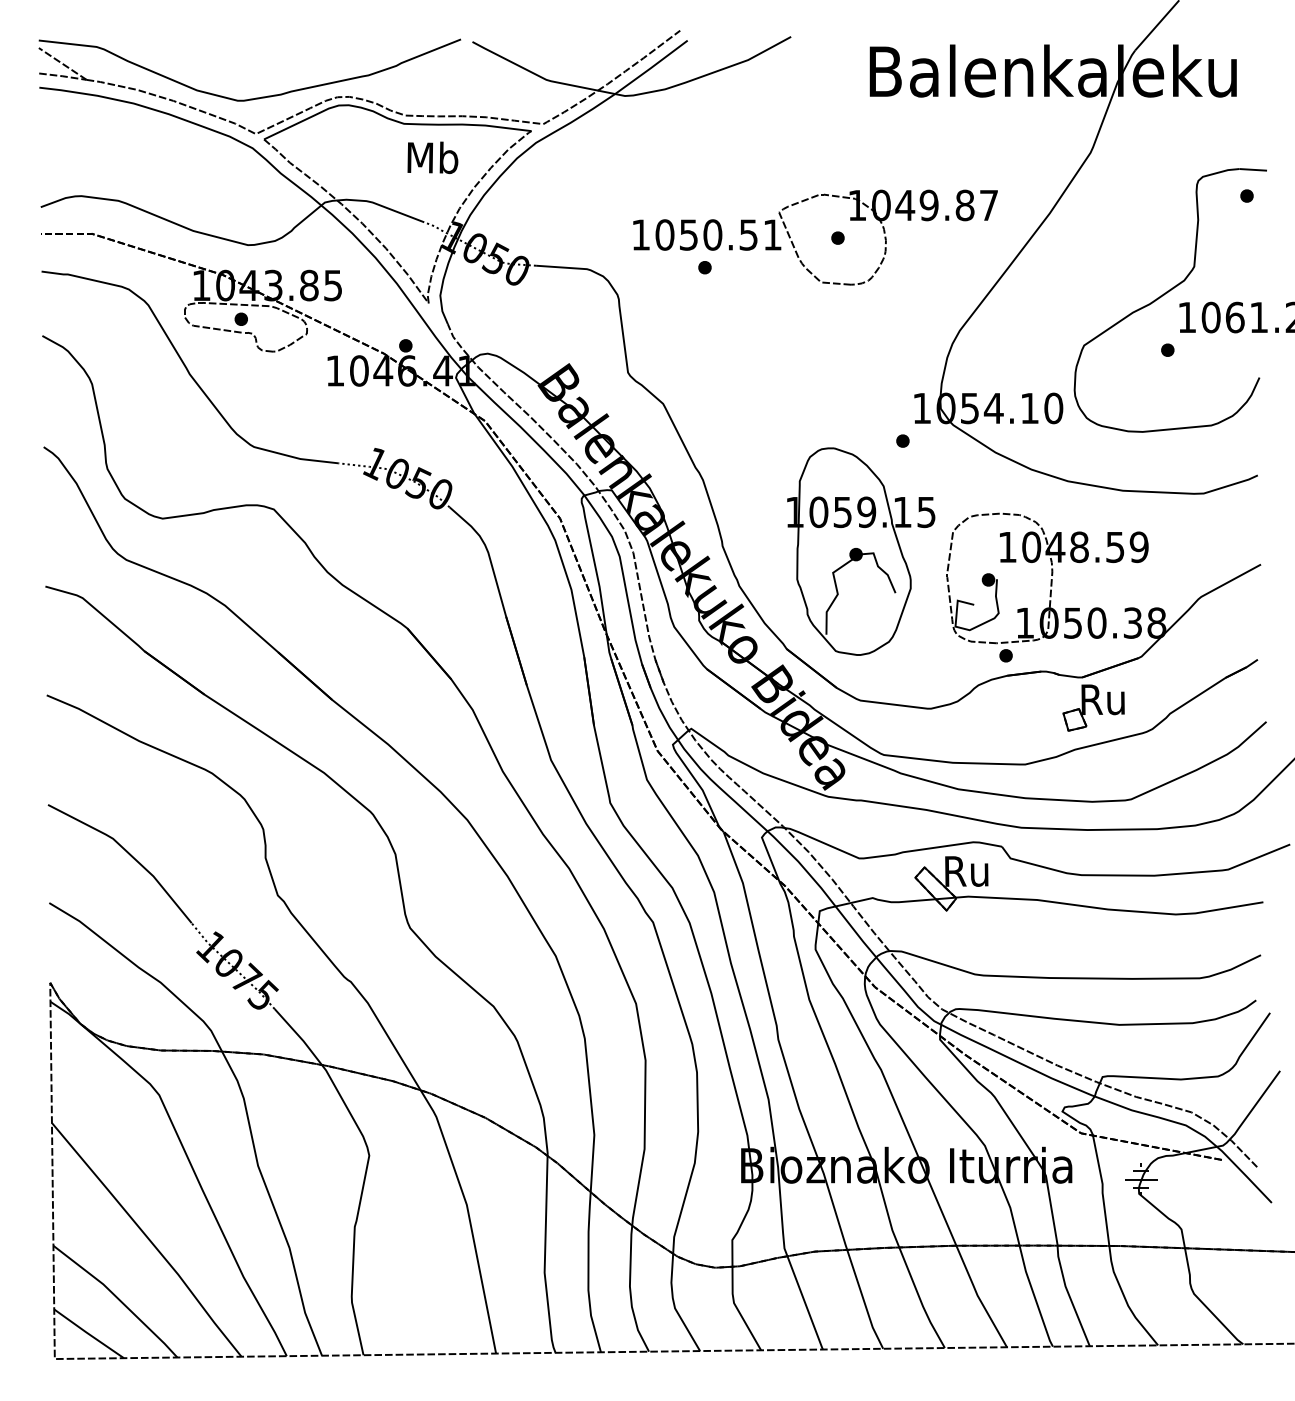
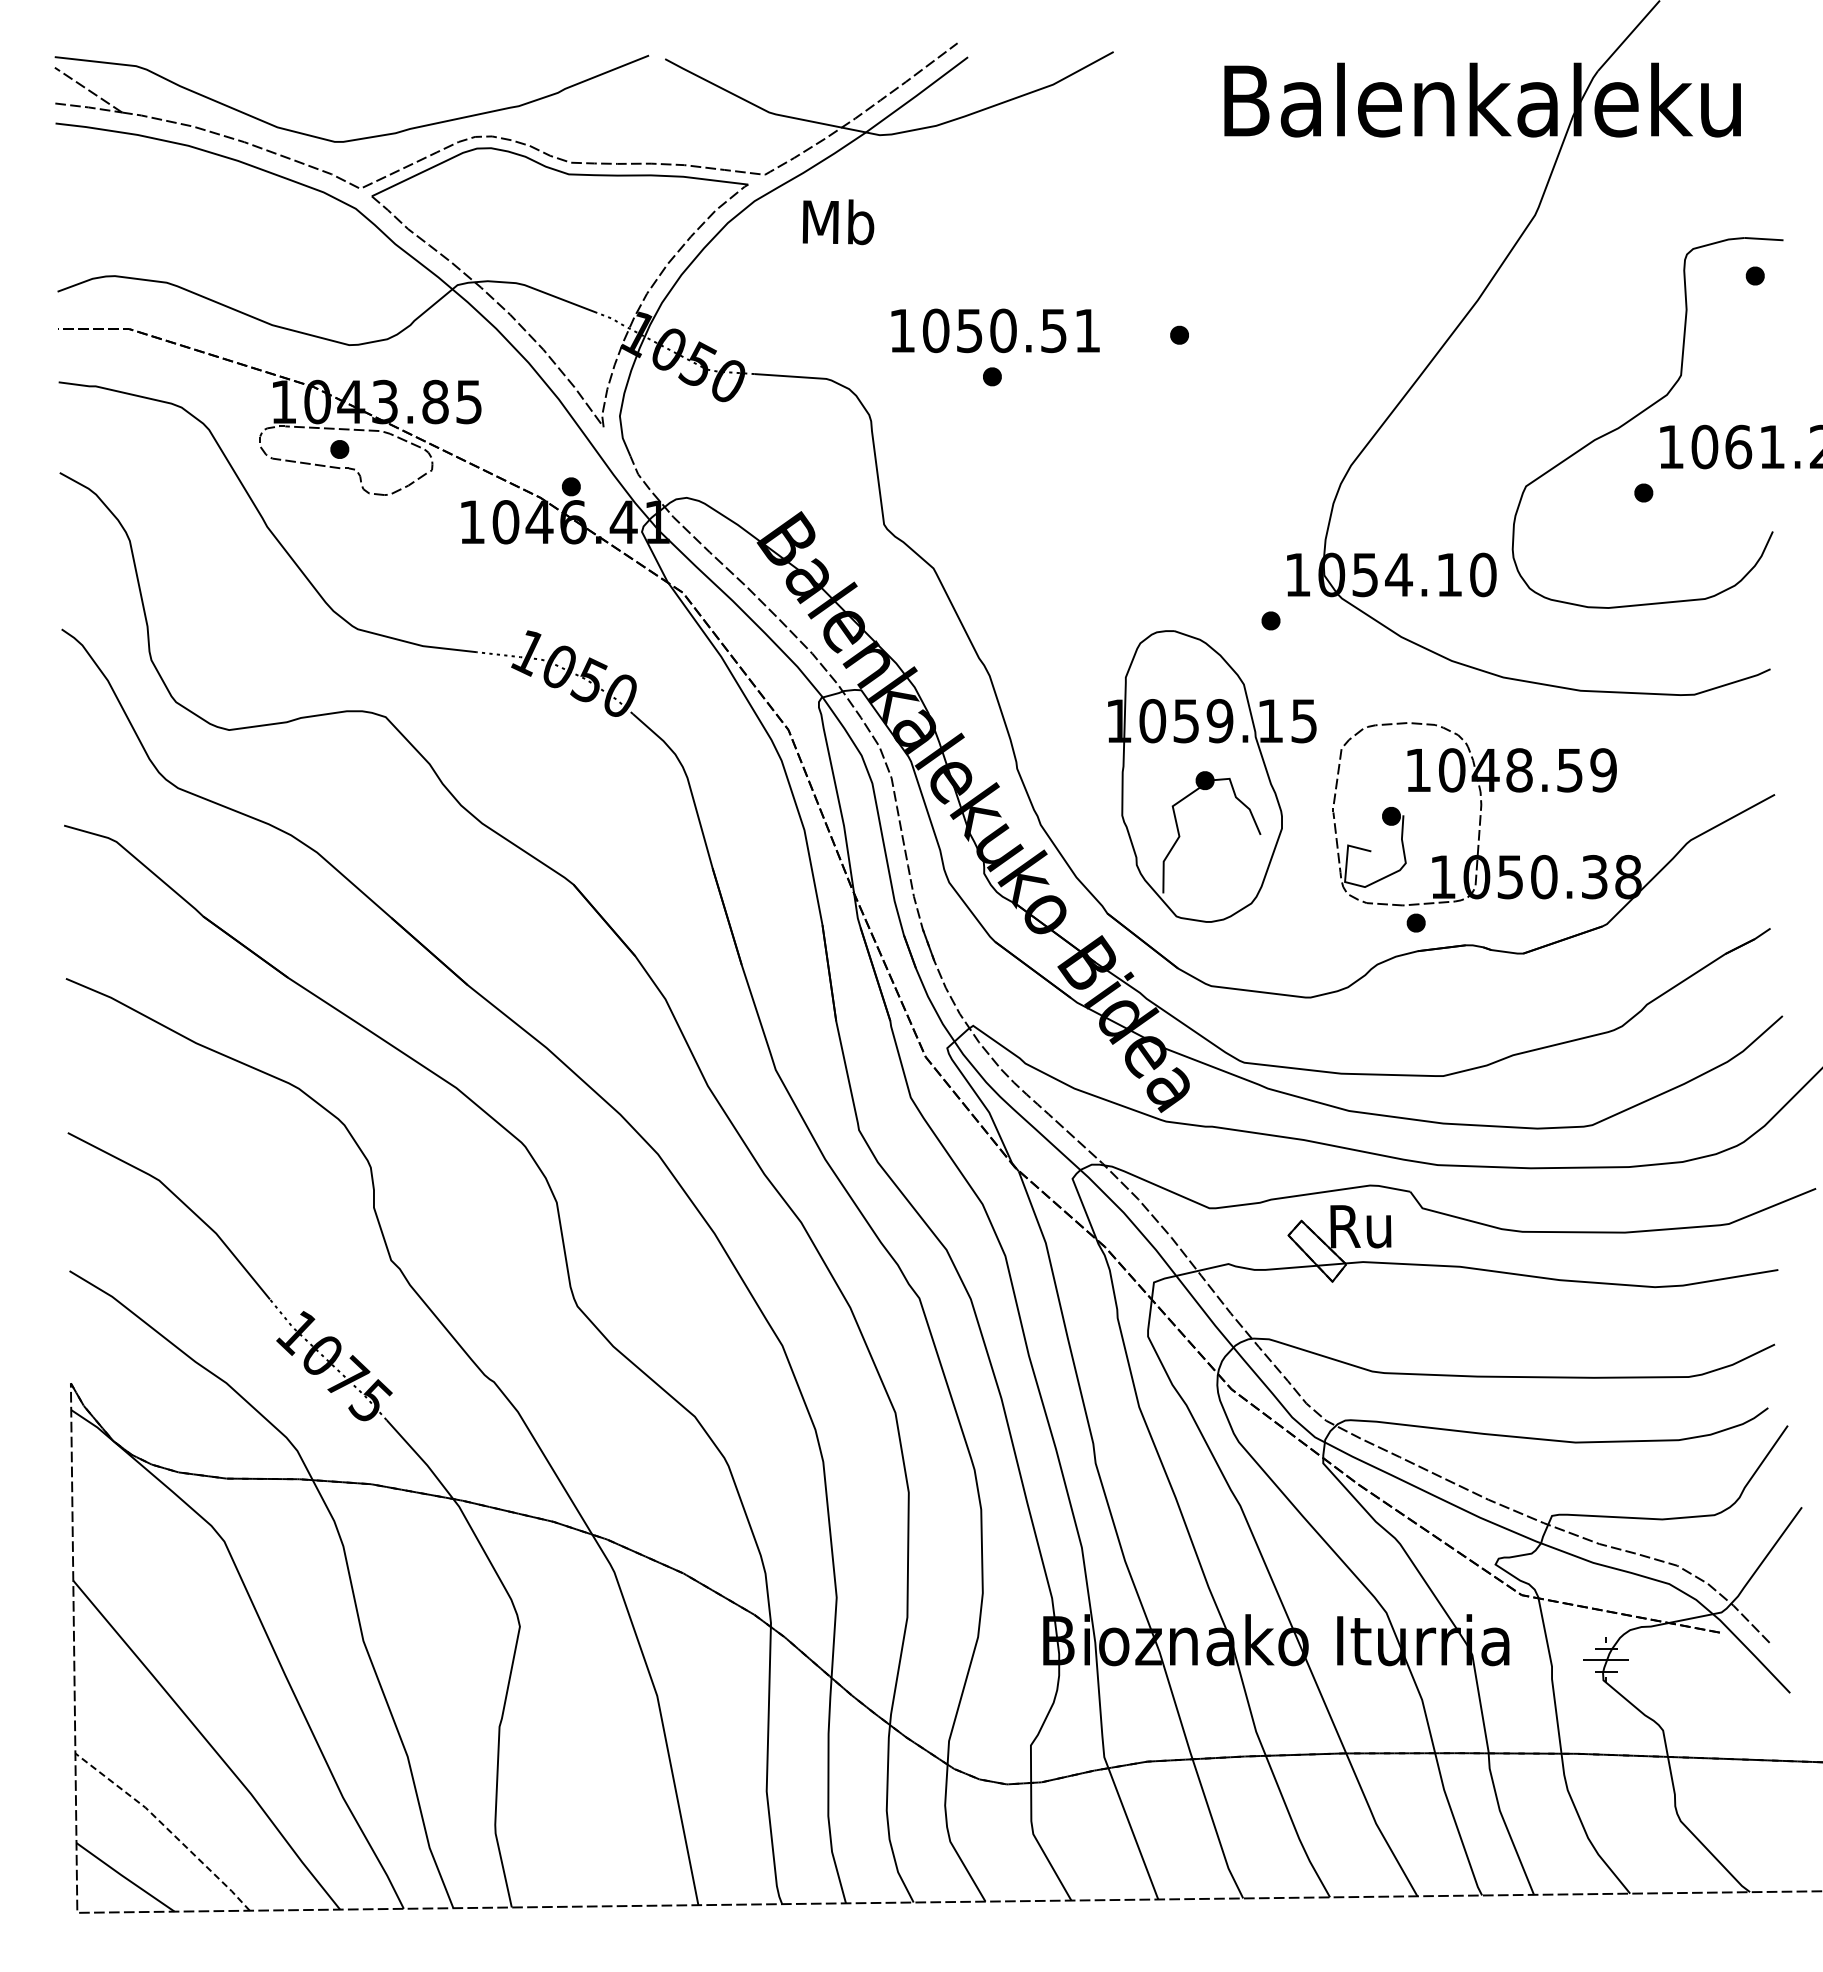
text: (432, 158) -> (838, 222), moved
part: (888, 237) -> (1250, 334), removed
part: (1093, 707) -> (1539, 996), removed
line: (118, 1298) -> (166, 1827), solid -> dashed

